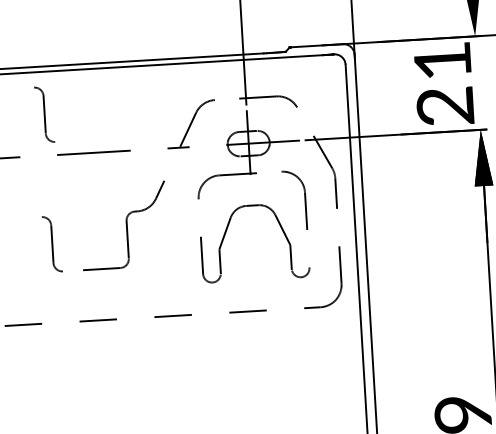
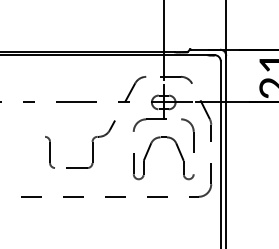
part: (43, 114) -> (49, 79), removed

